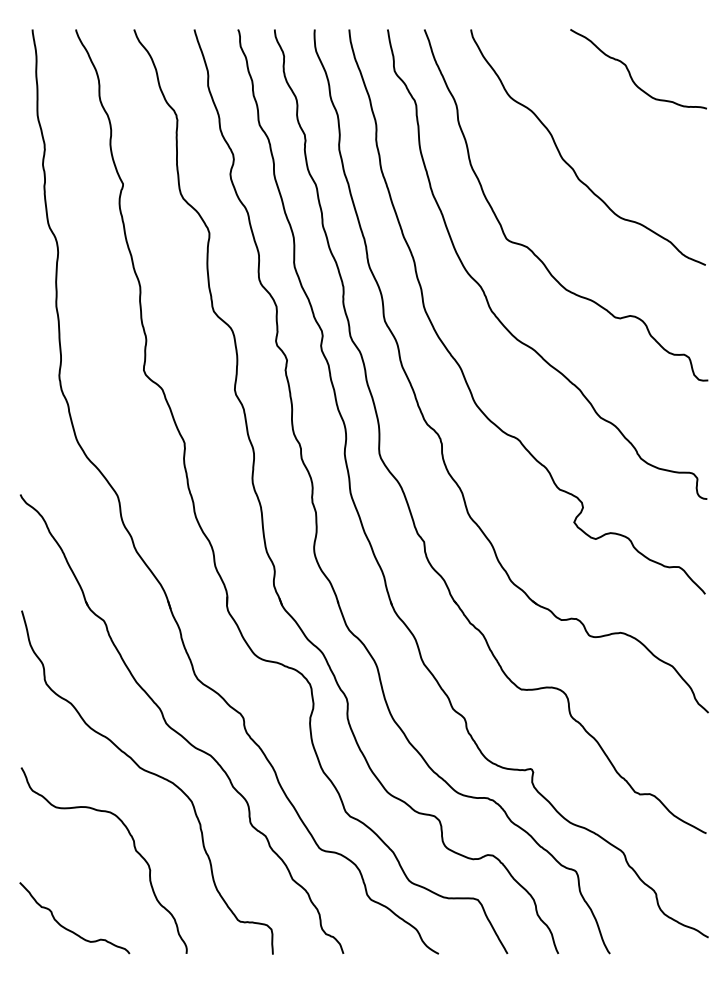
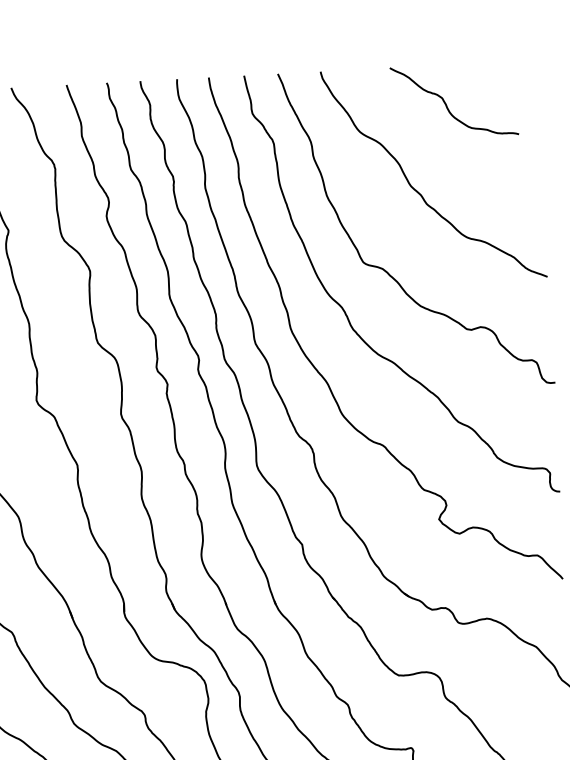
curve: (630, 72) -> (447, 104), moved

